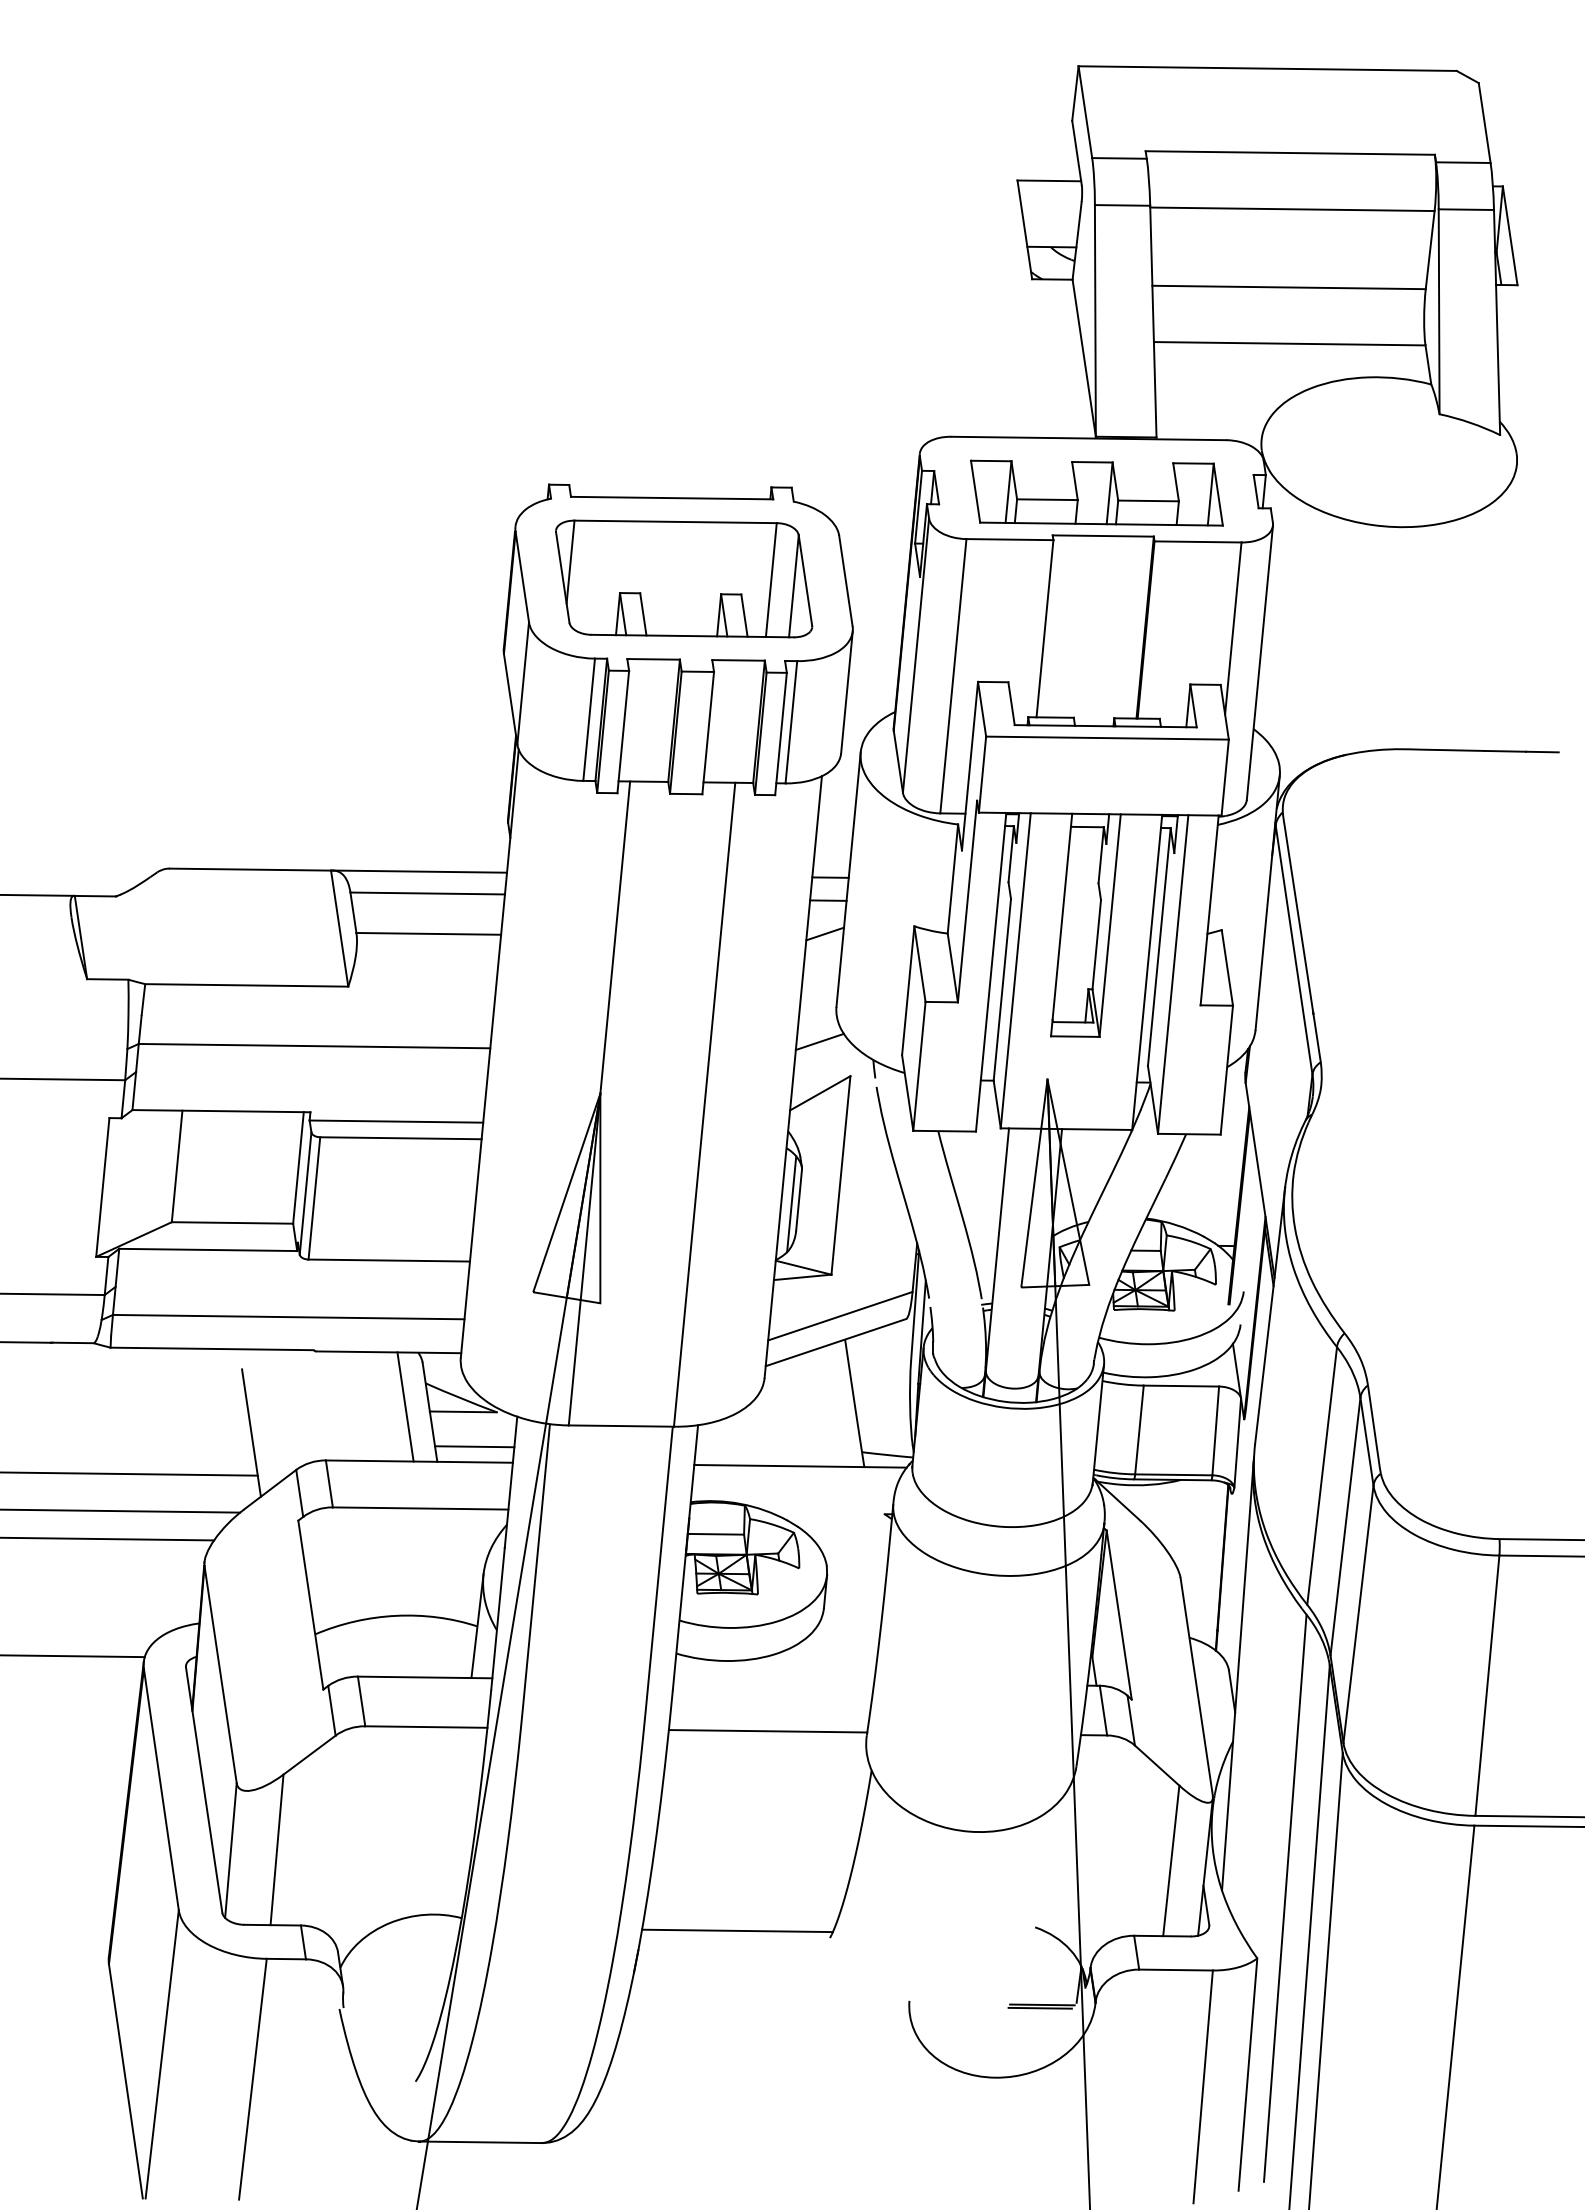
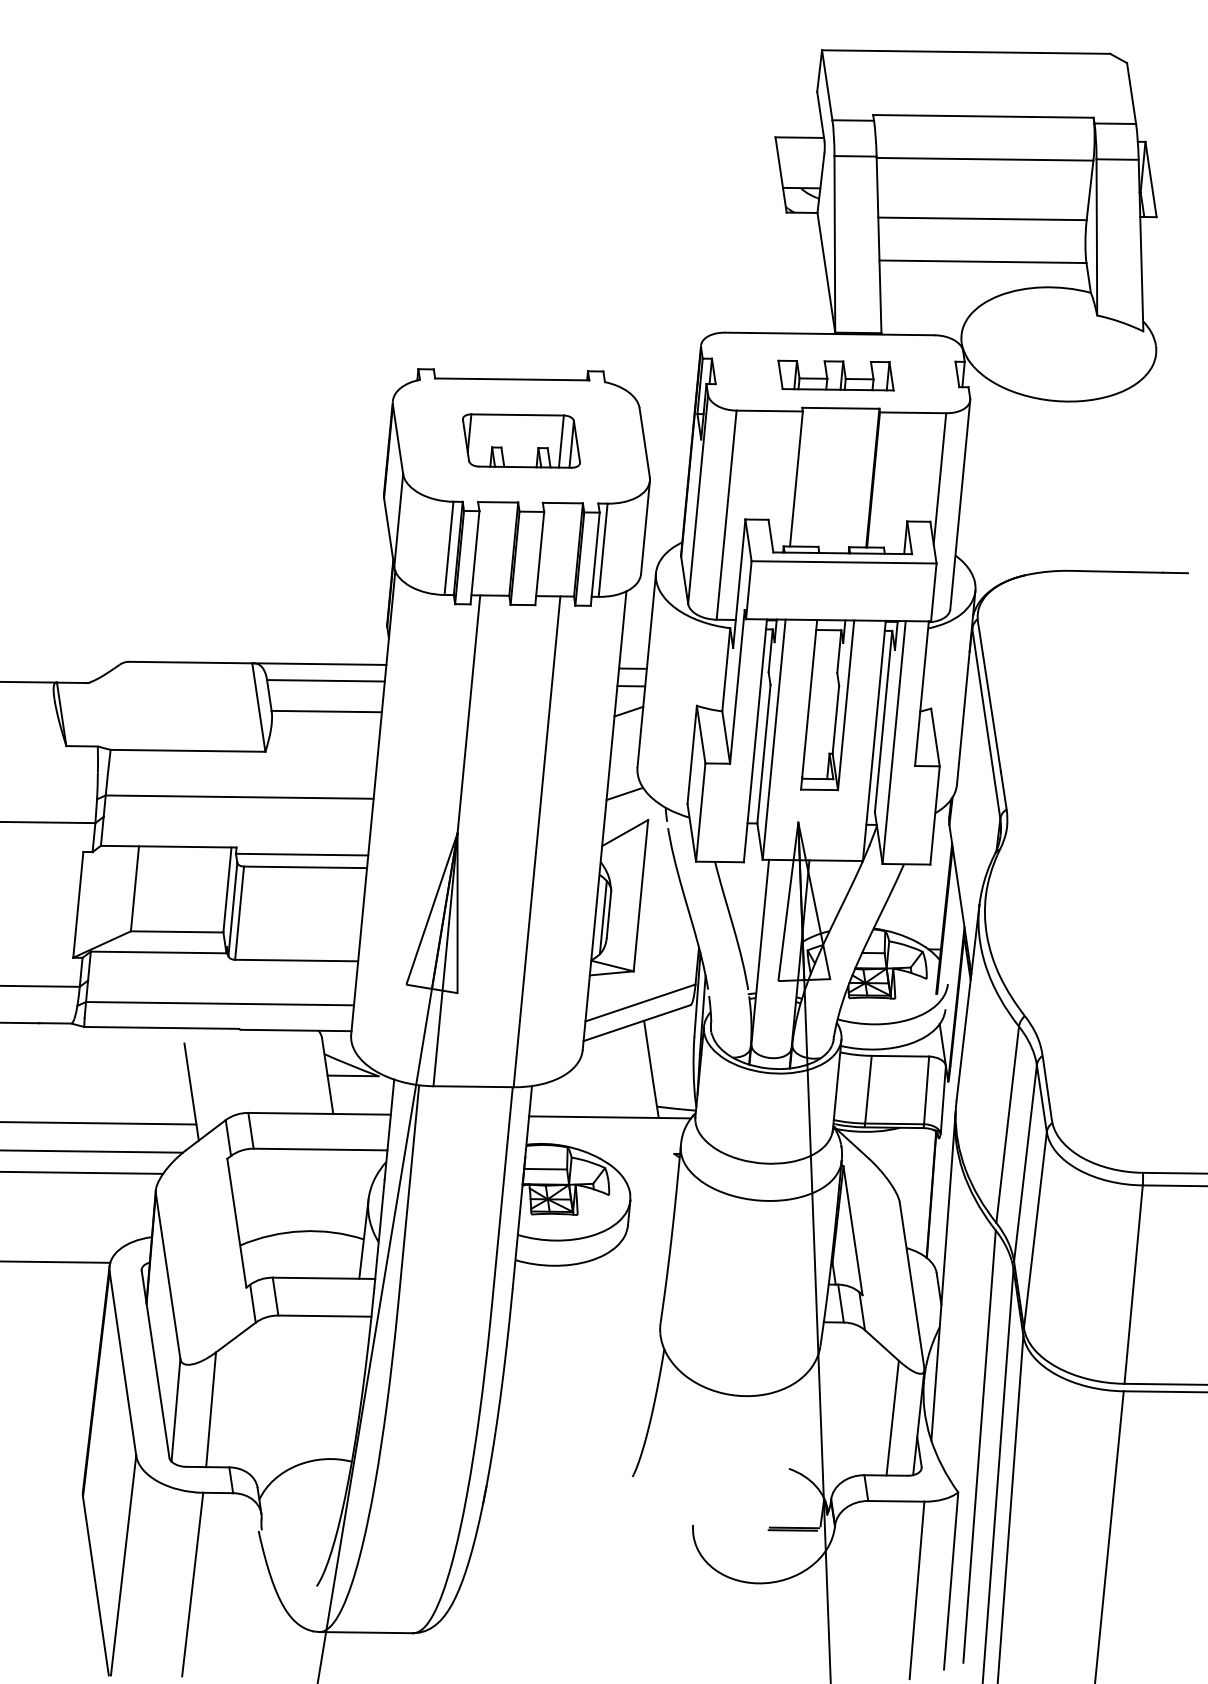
part: (1096, 492) -> (835, 375), size x0.6
part: (684, 578) -> (521, 440), size x0.6
line: (405, 1406) -> (309, 1071), removed
line: (474, 1446) -> (361, 1102), removed
line: (767, 1731) -> (584, 1319), removed
line: (737, 1930) -> (562, 1471), removed

